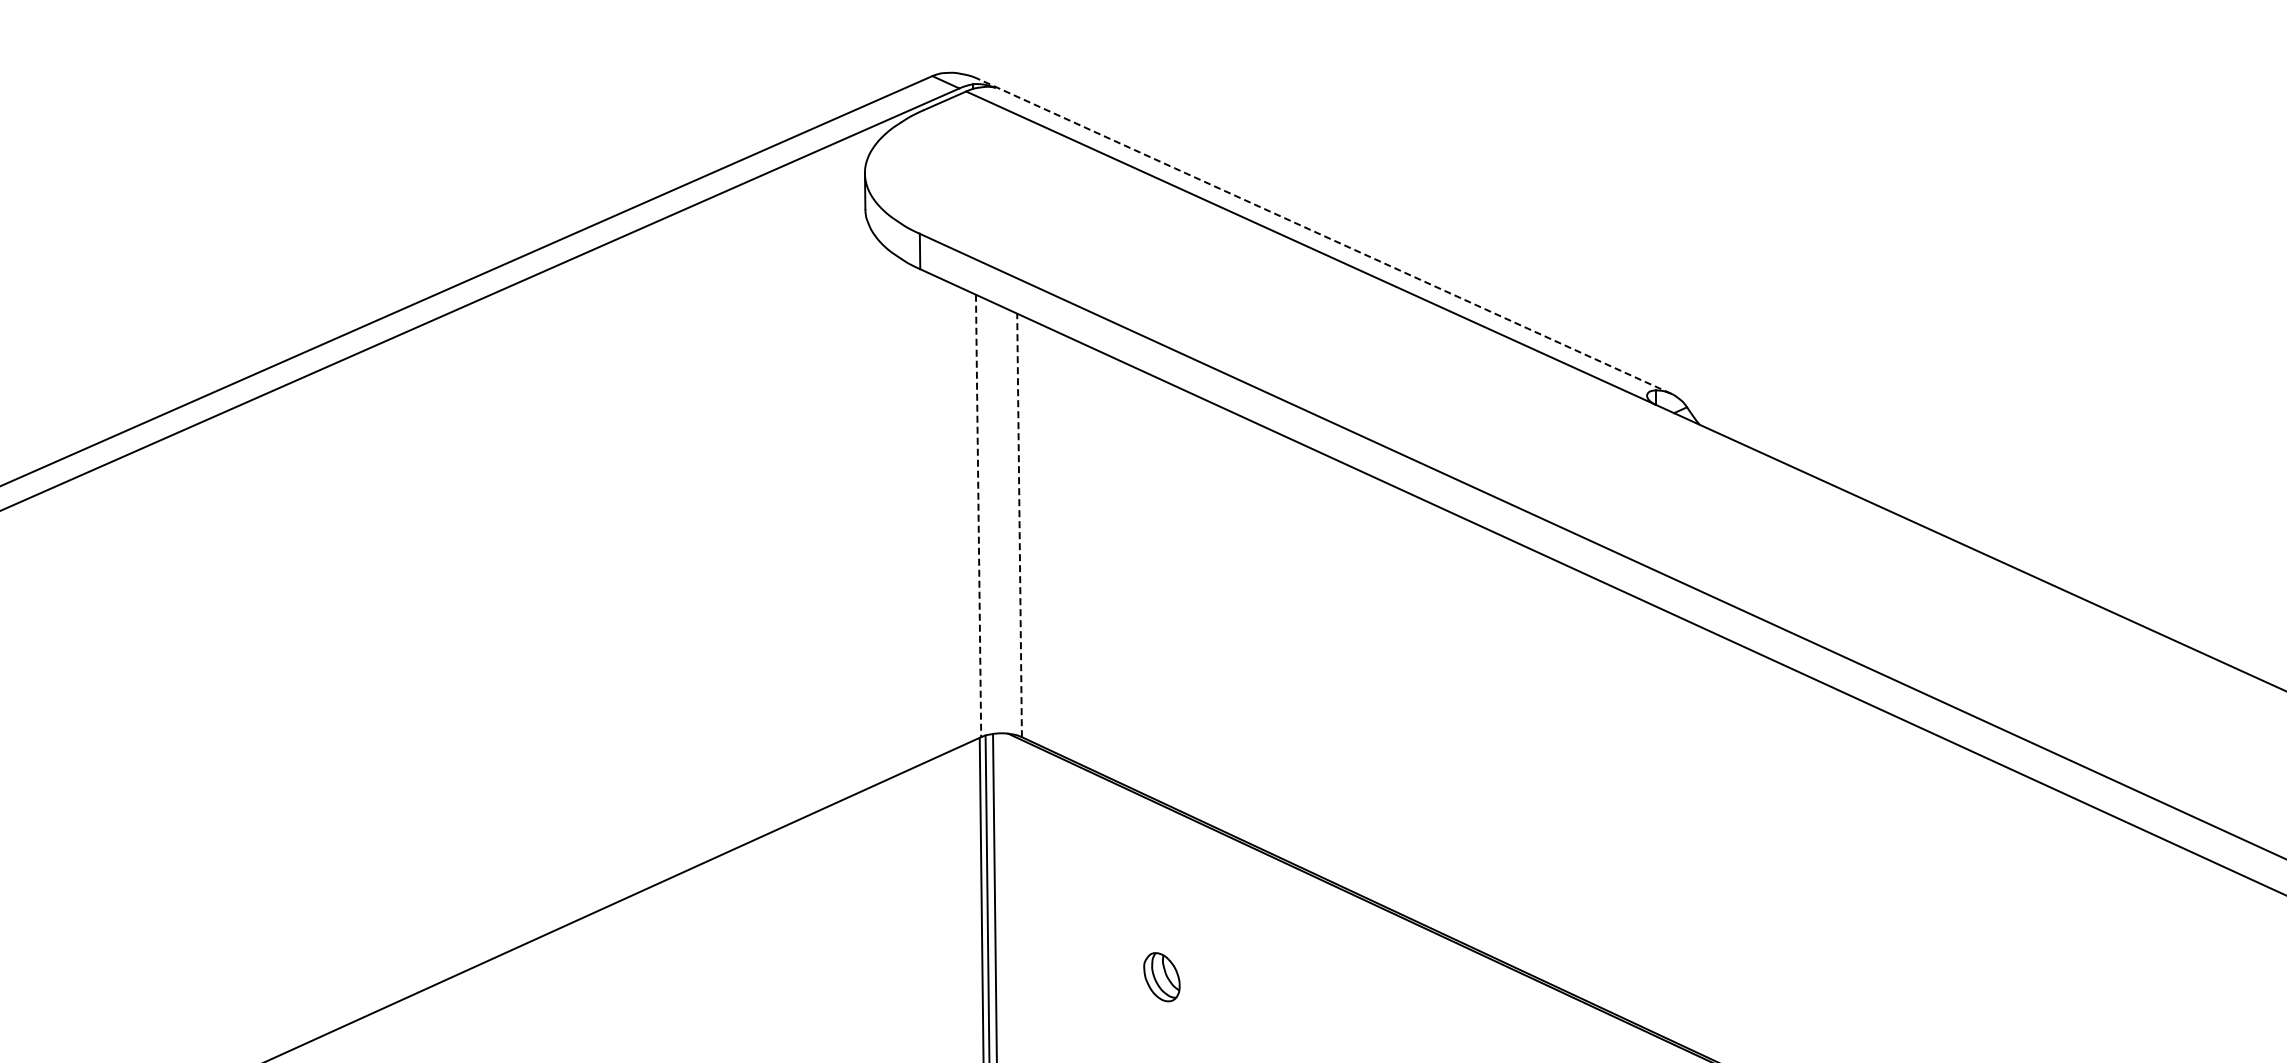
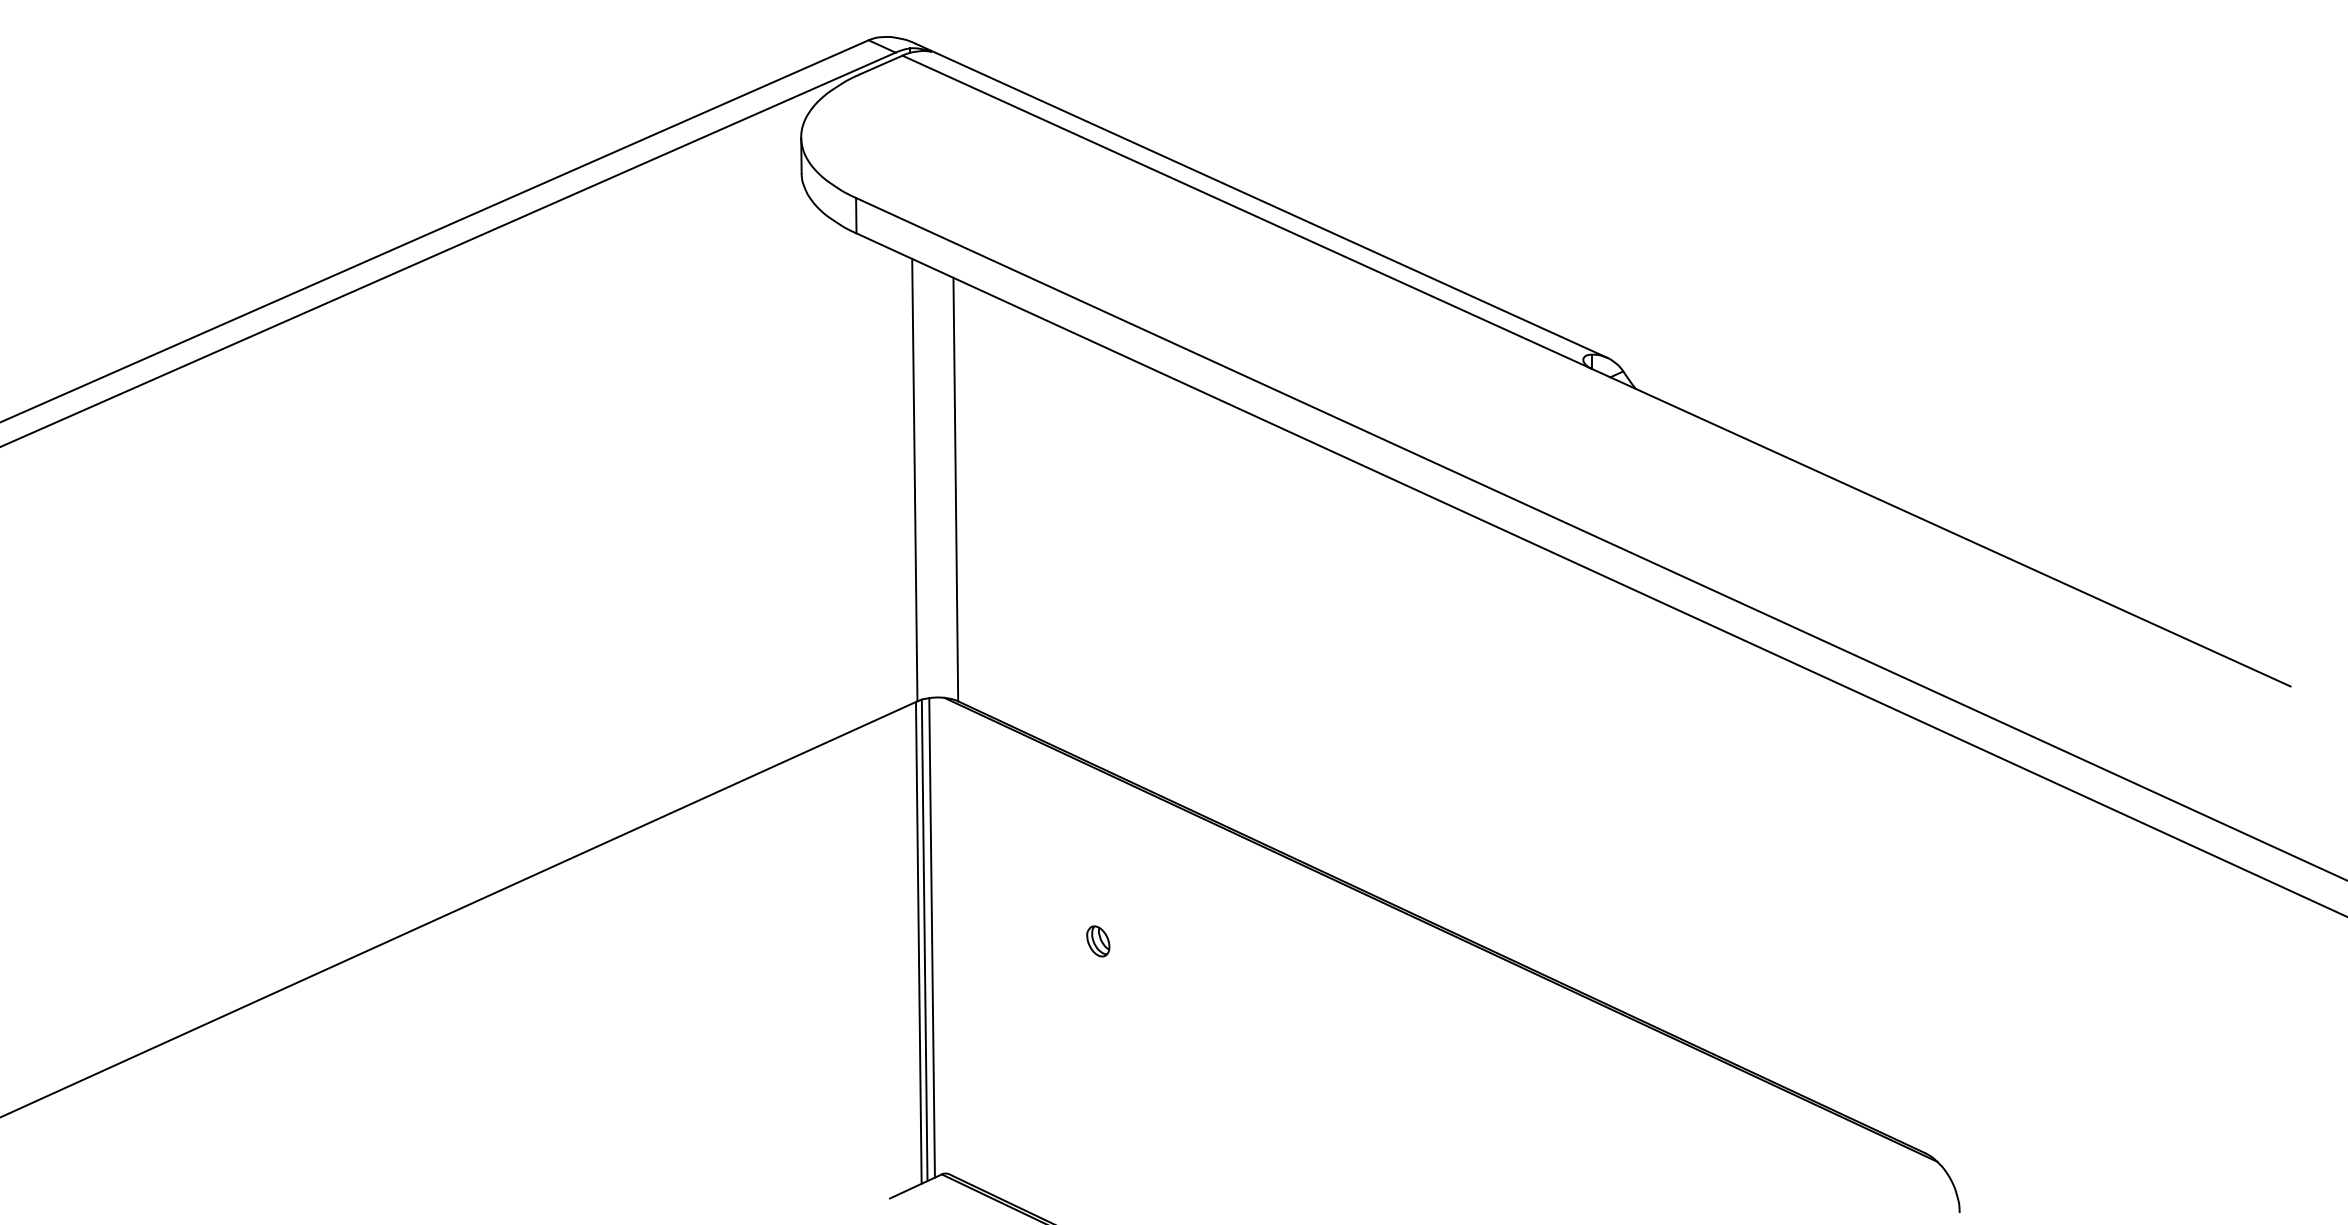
line: (1325, 236) -> (1261, 200), dashed -> solid
line: (978, 516) -> (914, 480), dashed -> solid
line: (1019, 525) -> (955, 489), dashed -> solid
part: (1162, 977) -> (1098, 941), size x0.62

